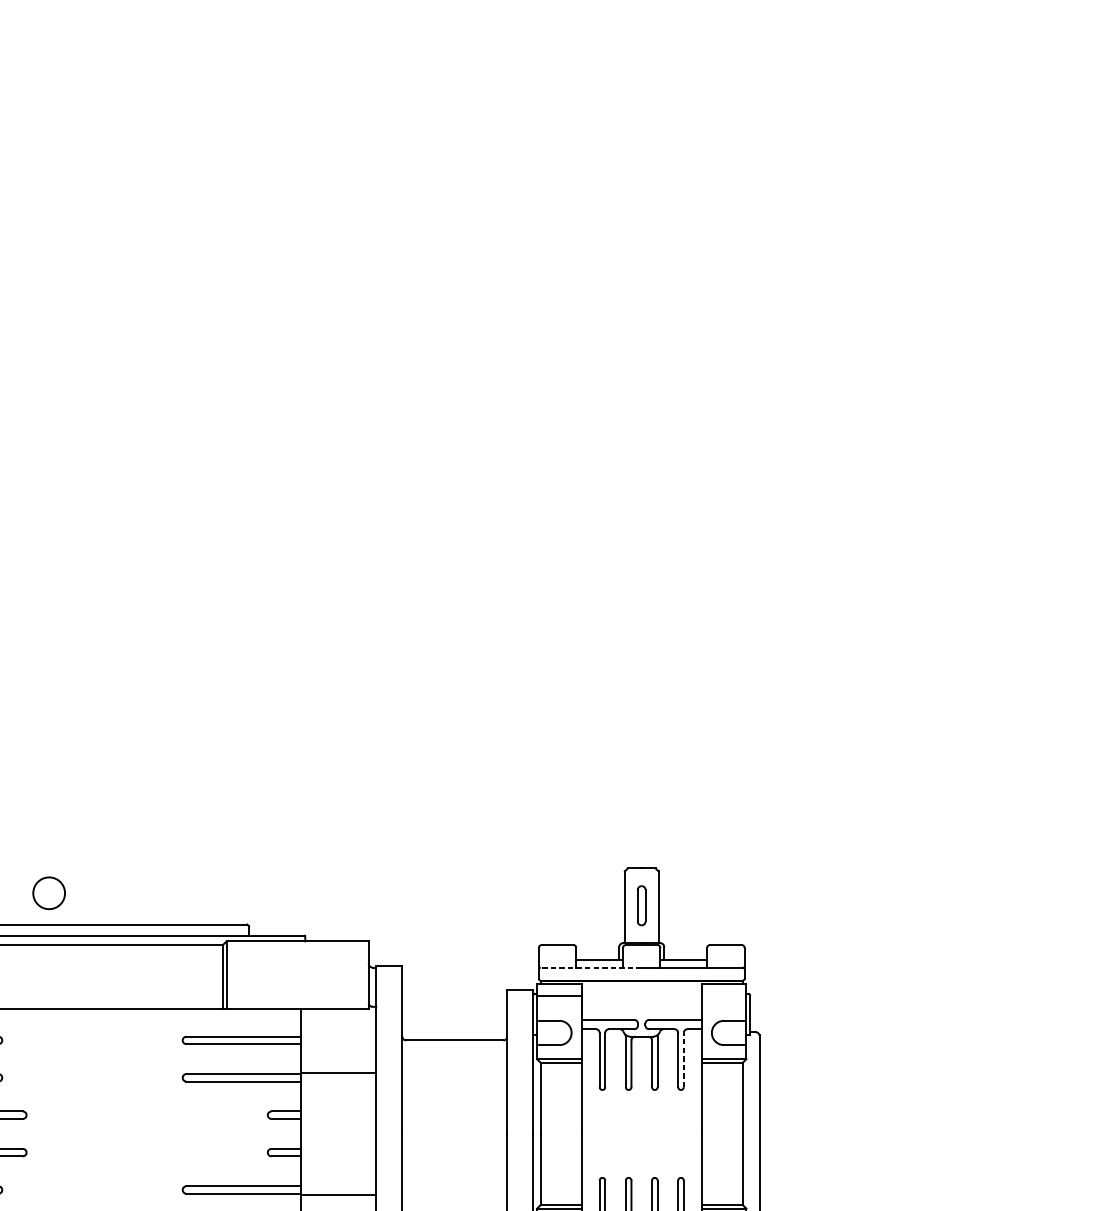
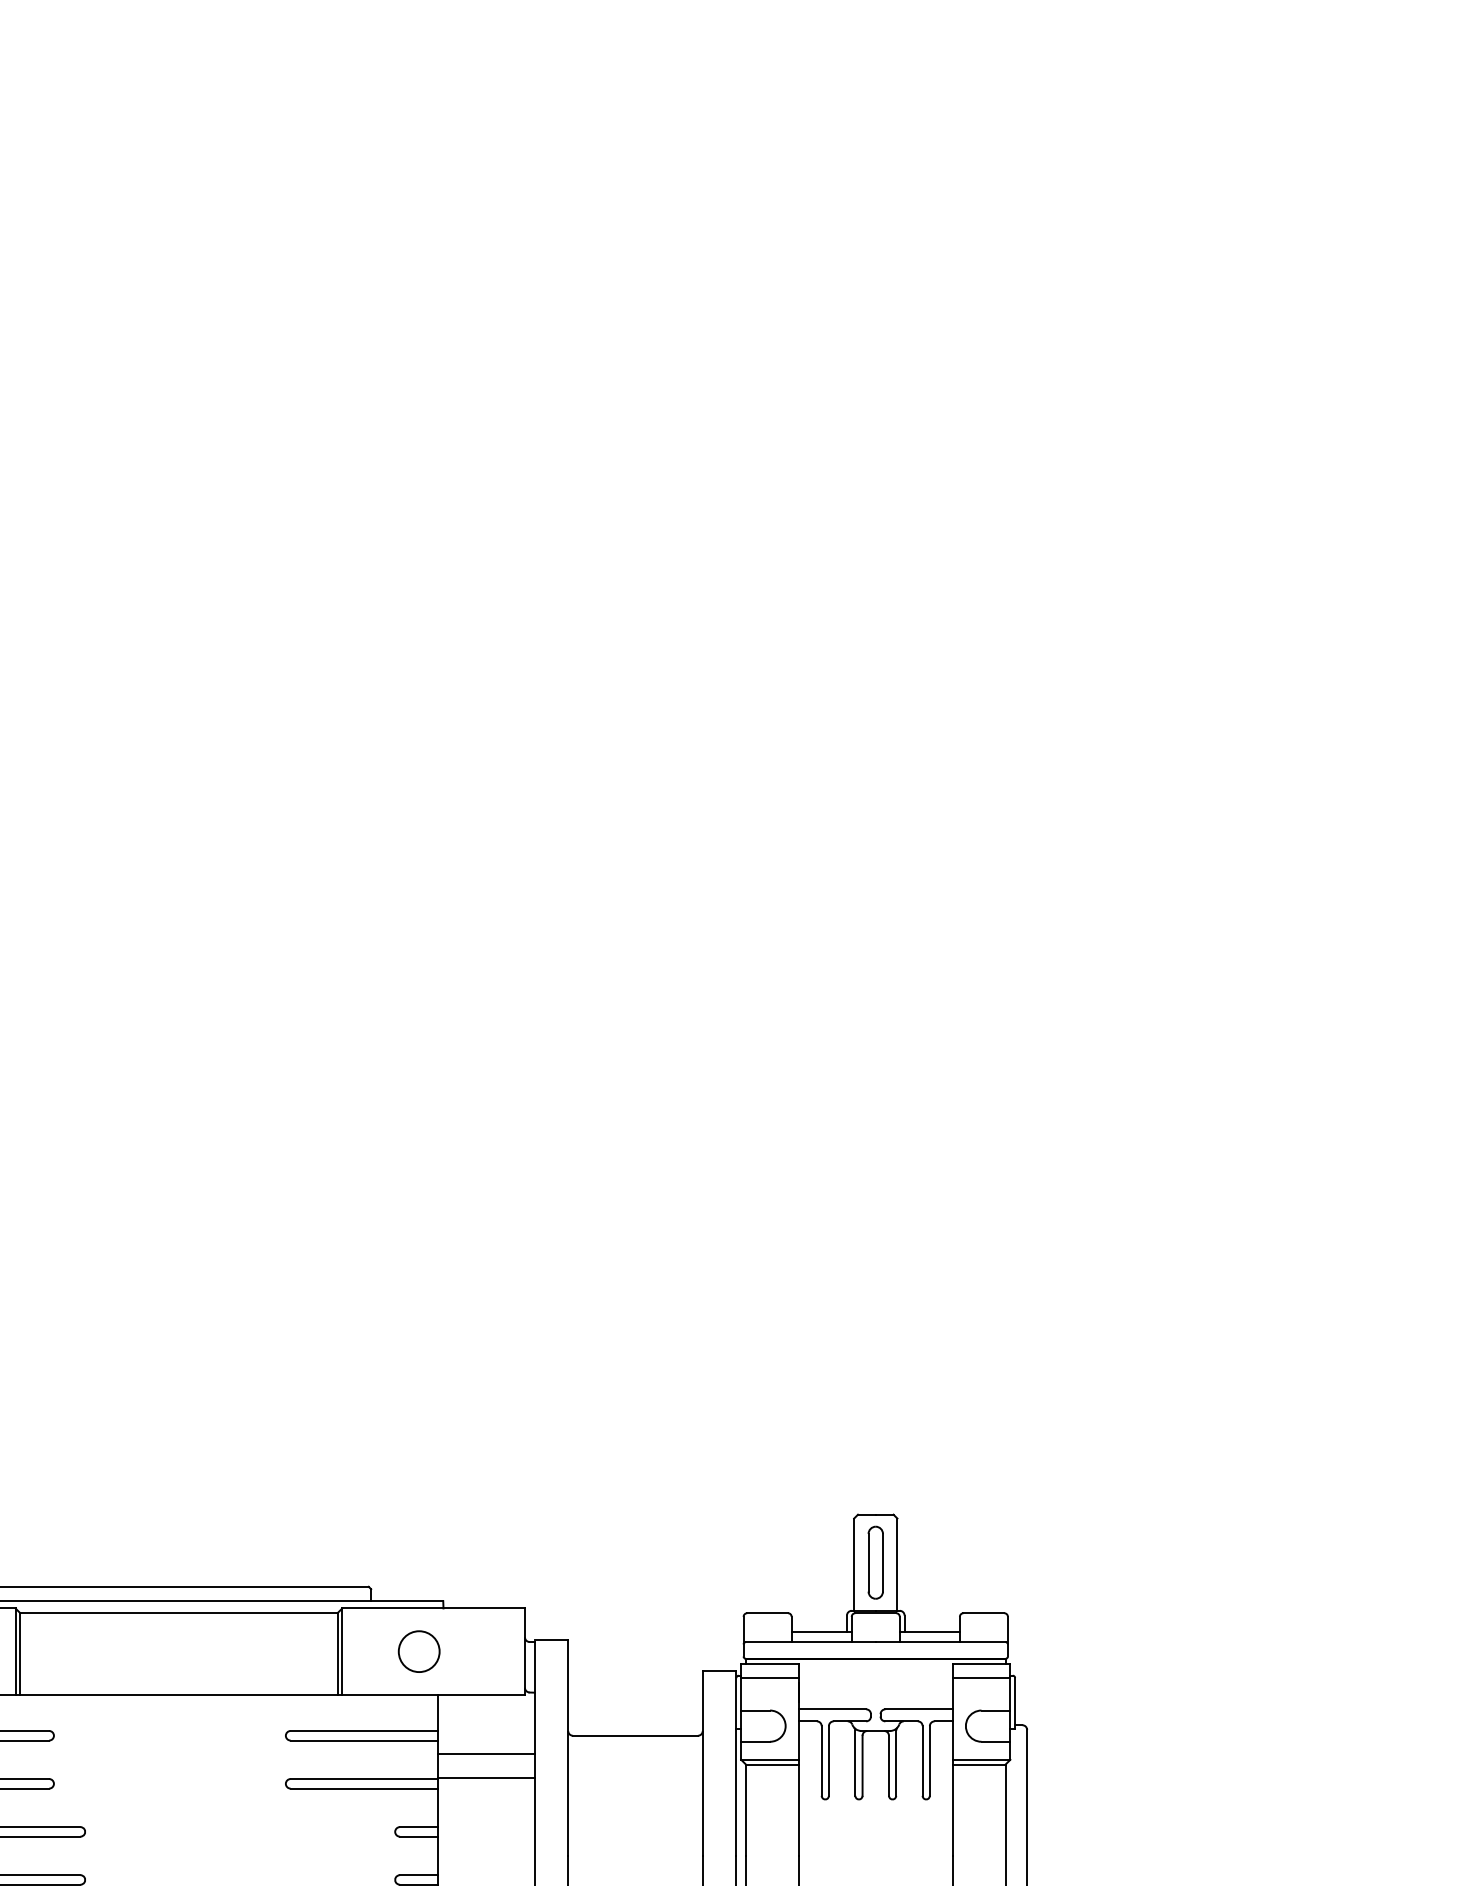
circle: (48, 893) -> (418, 1651), moved
part: (641, 905) -> (875, 1562), size x1.43
line: (590, 967) -> (810, 1642), dashed -> solid
line: (724, 995) -> (981, 1678), added
line: (338, 1054) -> (486, 1753), added
line: (683, 1060) -> (929, 1761), dashed -> solid

